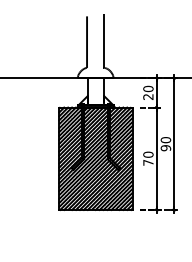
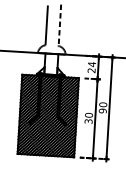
line: (104, 41) -> (60, 25), solid -> dashed
text: (148, 88) -> (92, 64), 20 -> 24
text: (148, 162) -> (88, 121), 70 -> 30

